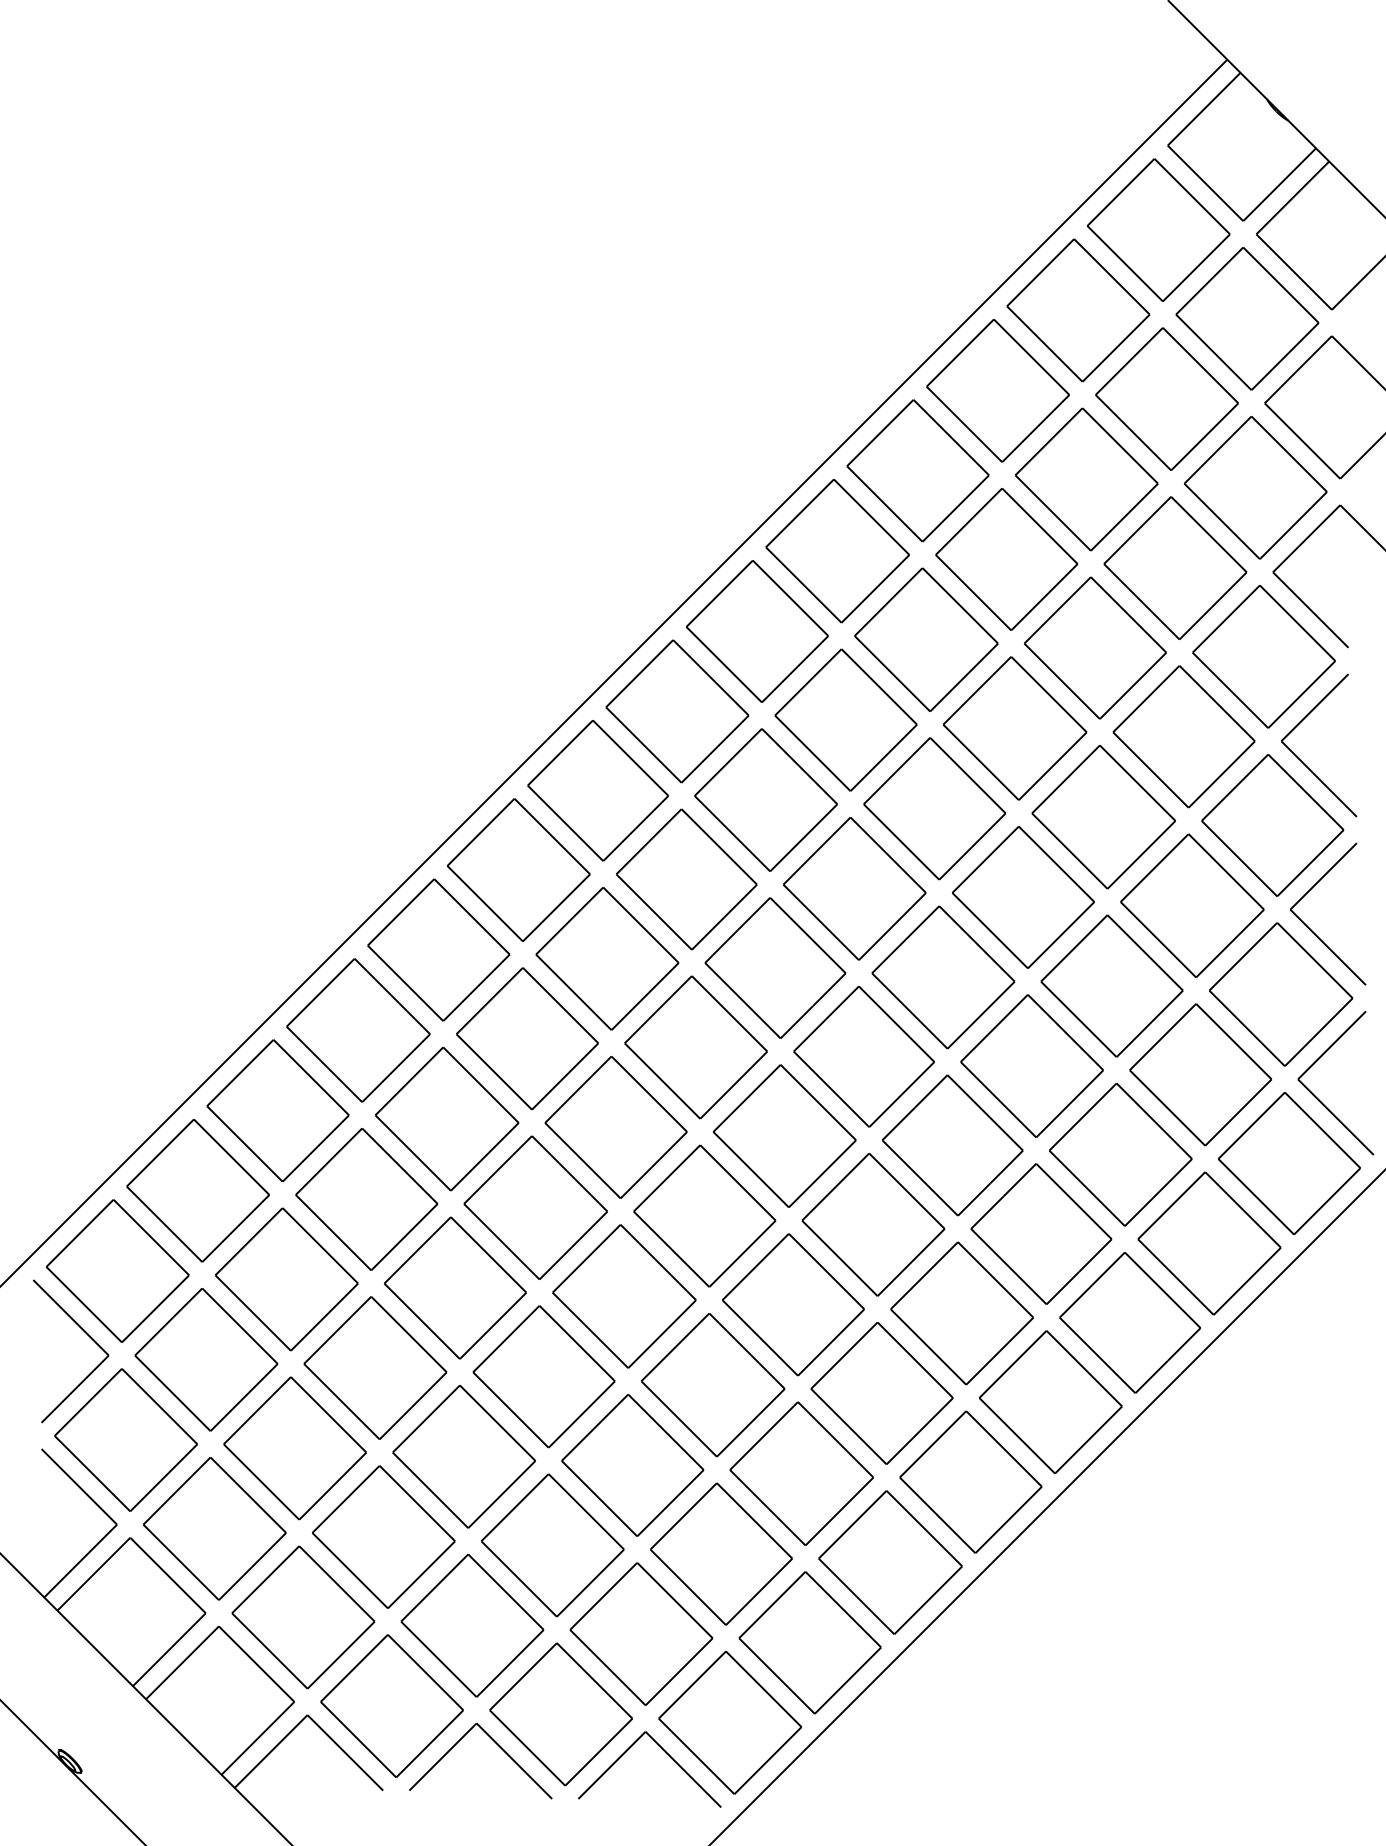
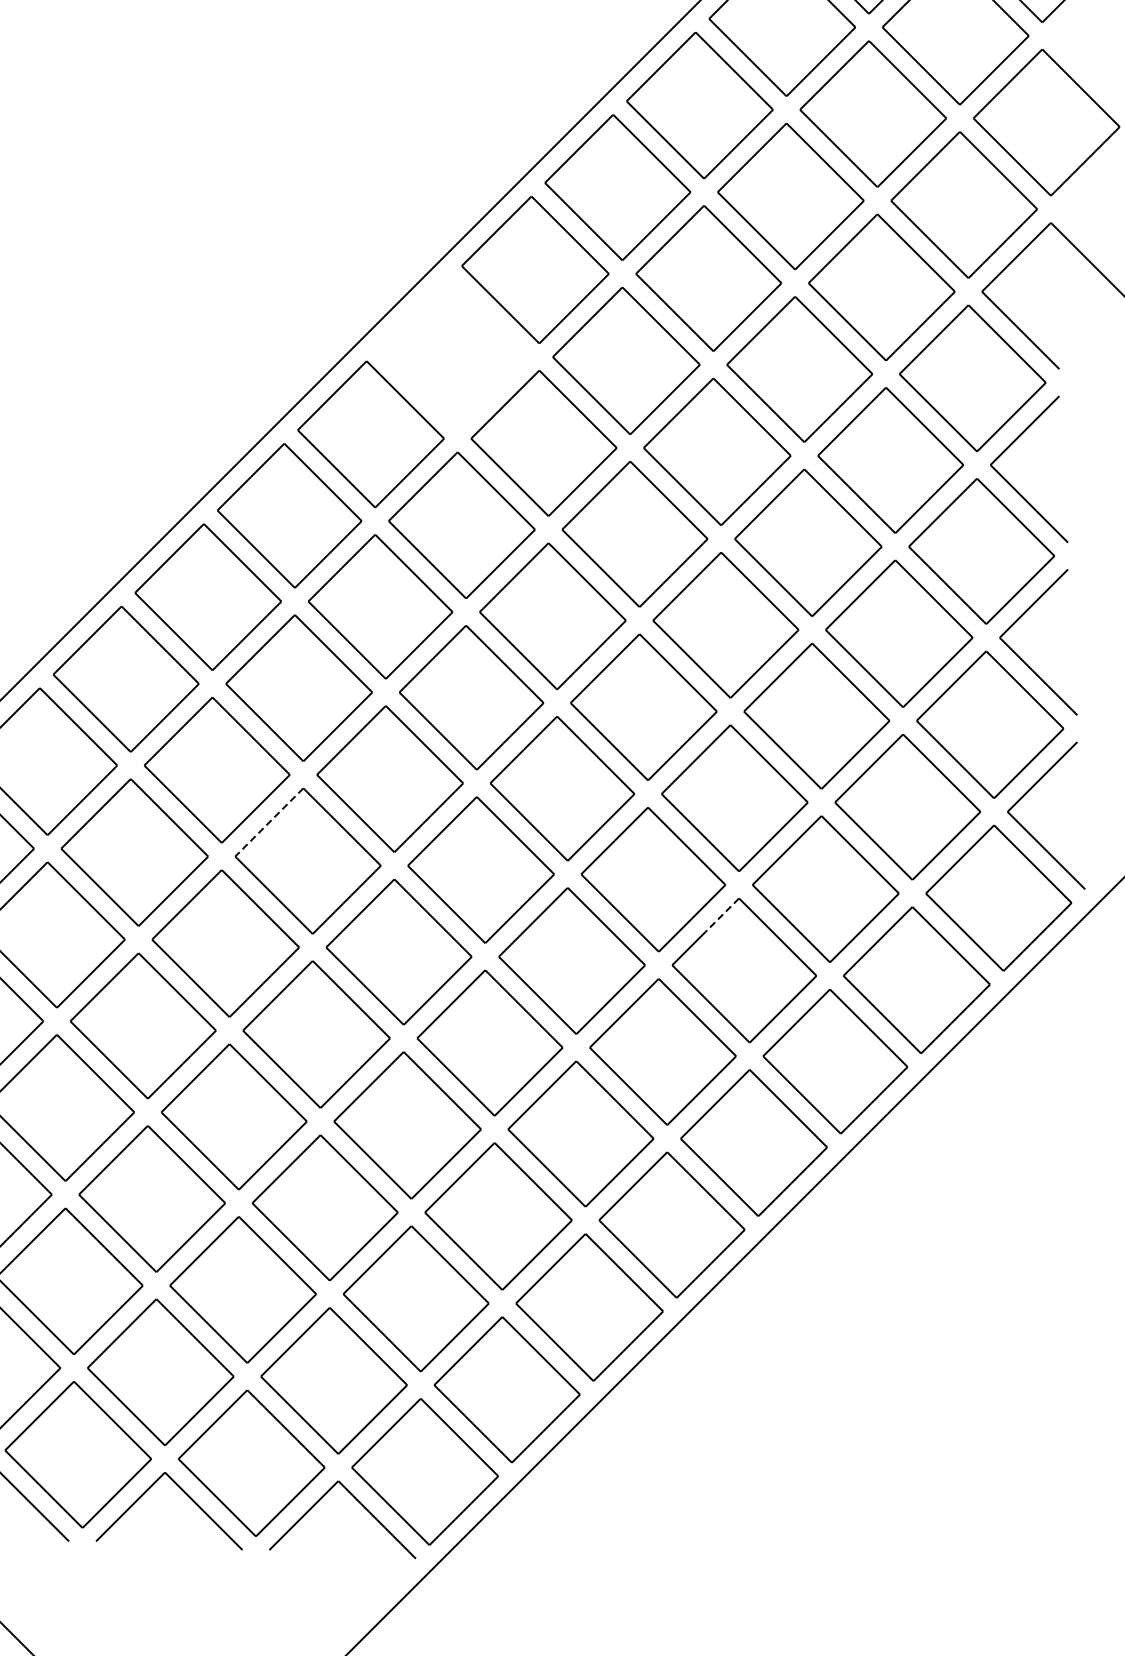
part: (757, 631) -> (453, 352), removed
line: (578, 1089) -> (269, 822), solid -> dashed
line: (1019, 1180) -> (721, 915), solid -> dashed

